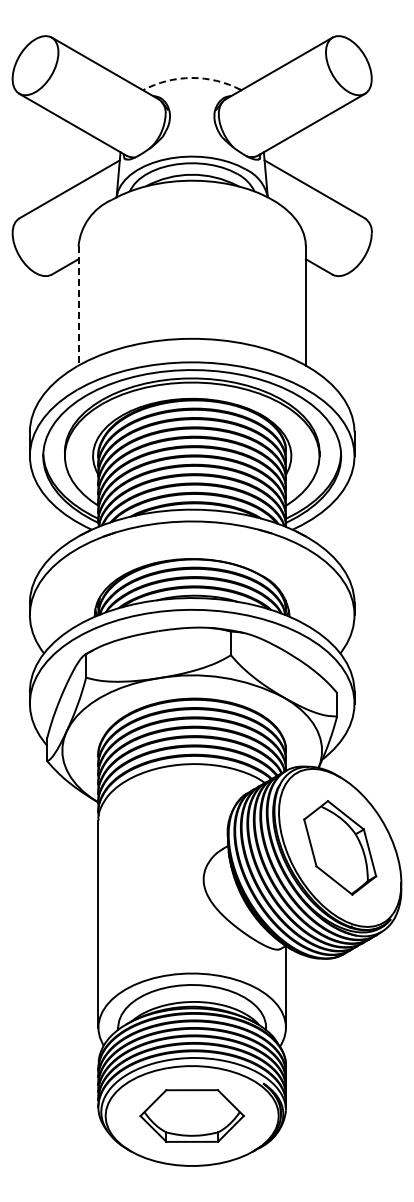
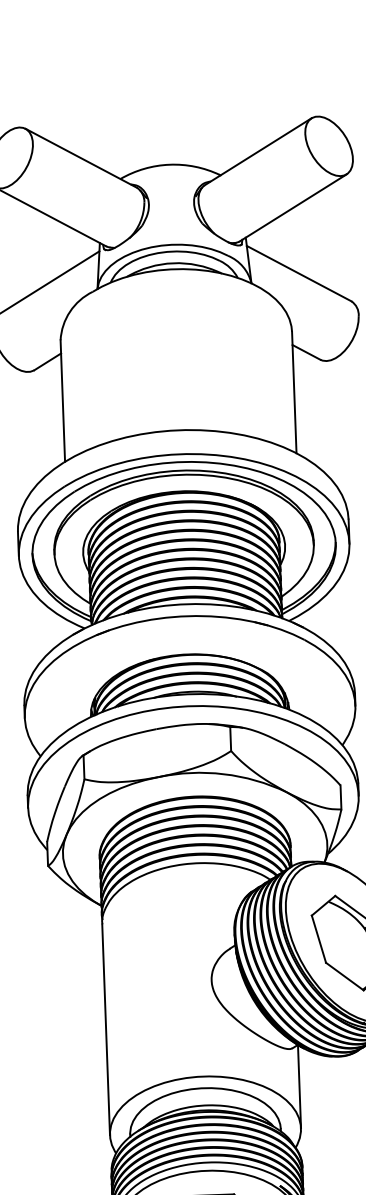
arc: (191, 78) -> (169, 165), dashed -> solid
line: (78, 305) -> (62, 400), dashed -> solid

